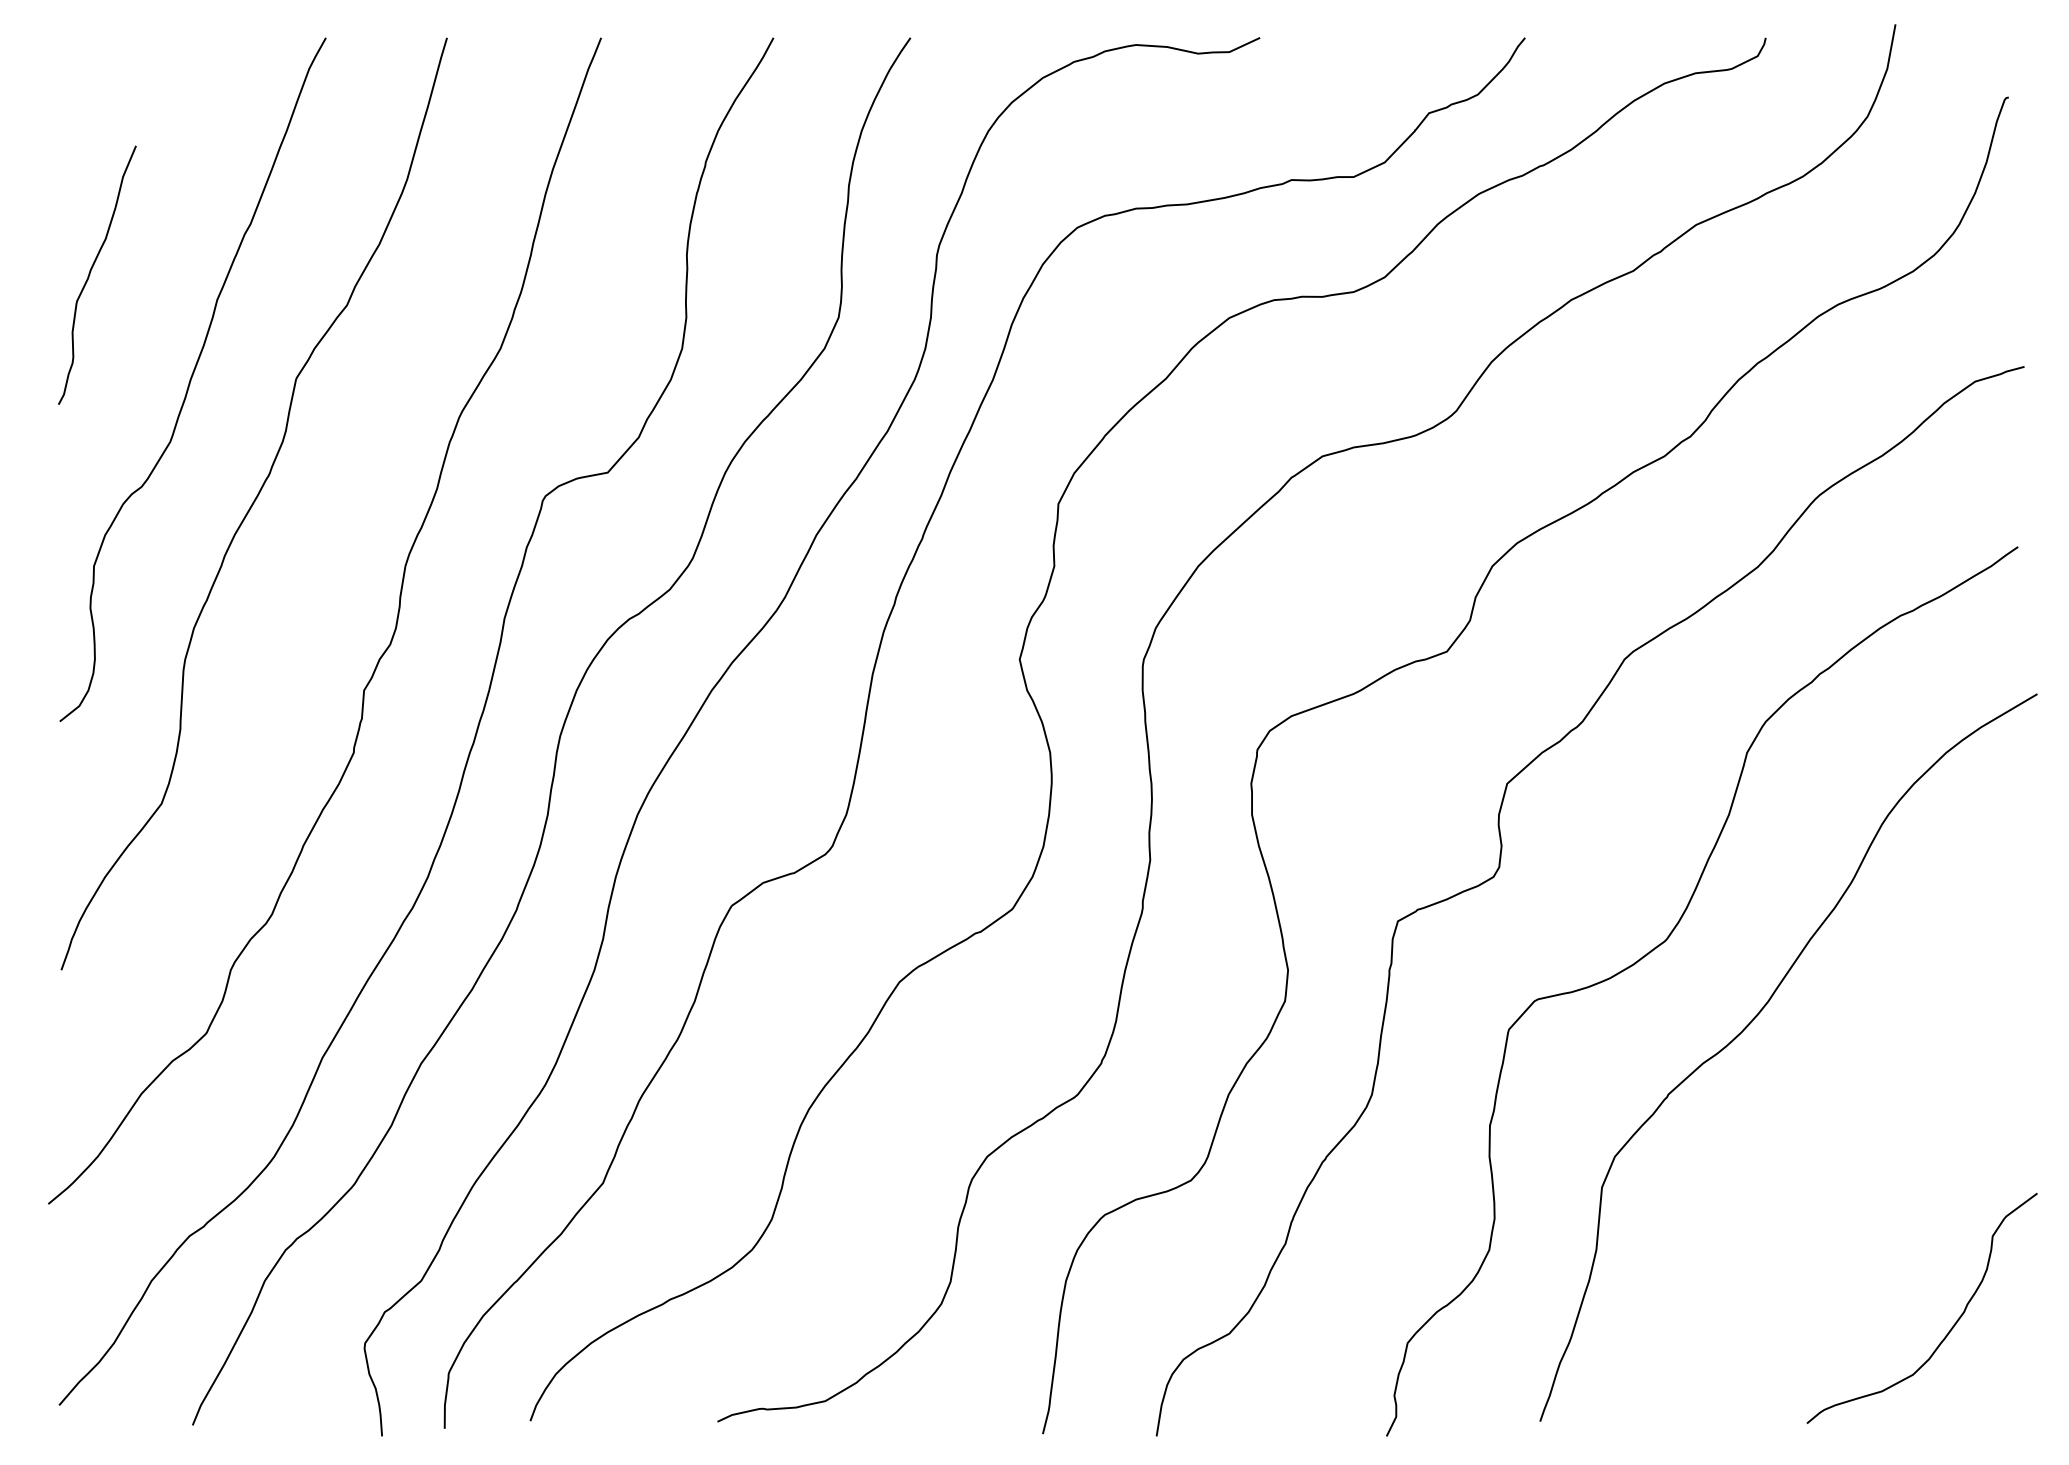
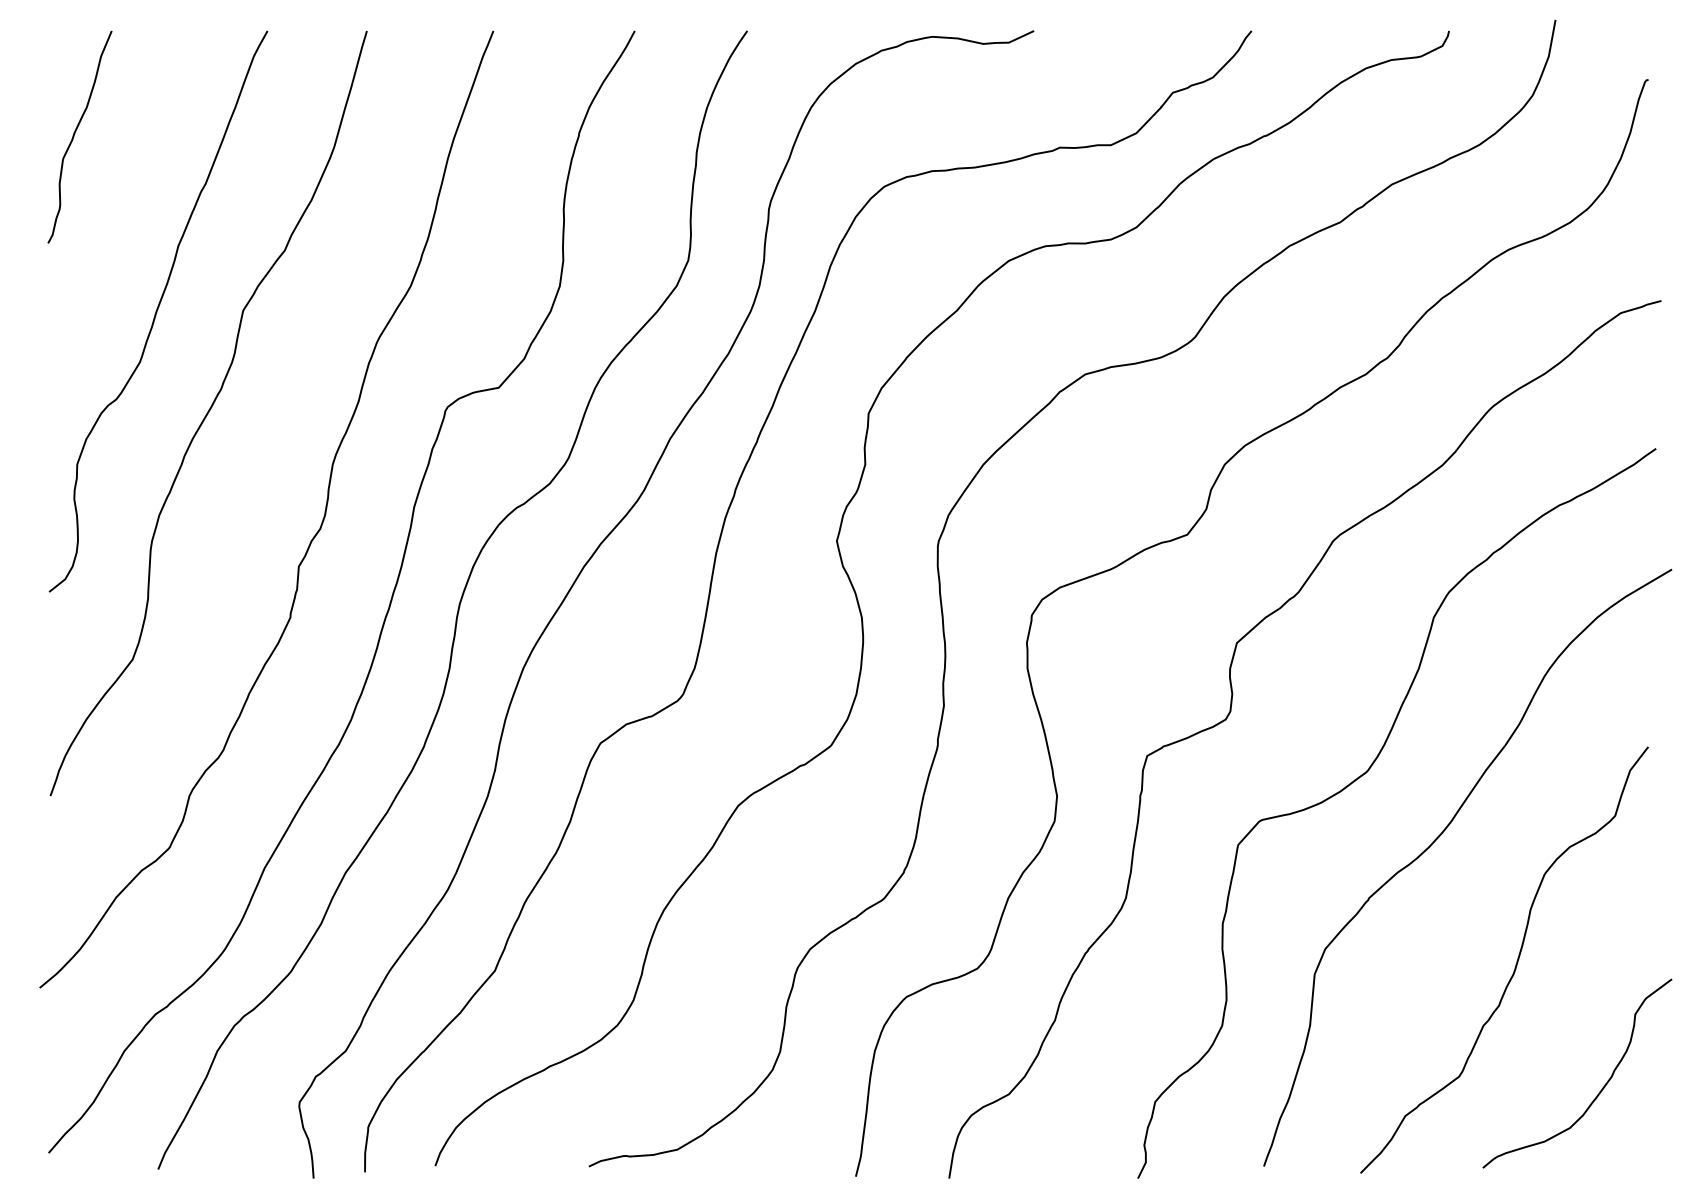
curve: (91, 271) -> (75, 134), moved
curve: (1847, 1173) -> (1516, 962), added

